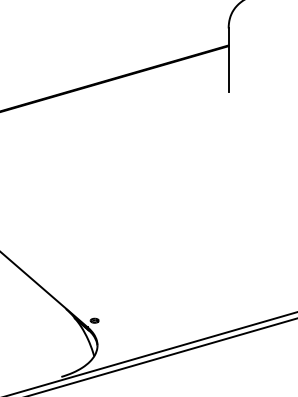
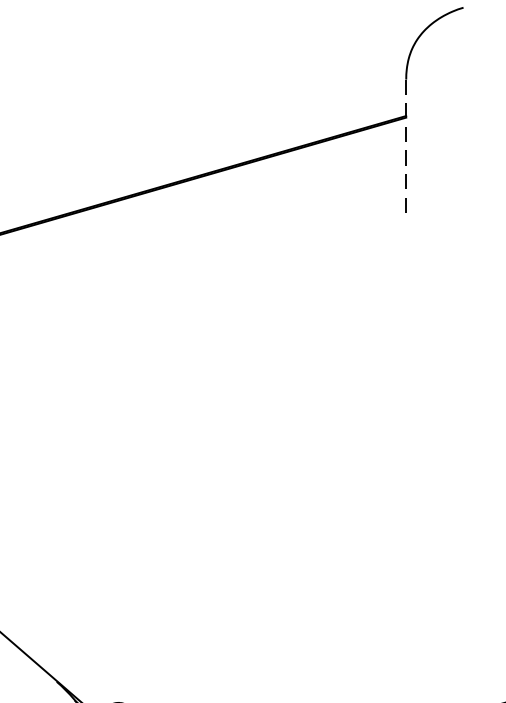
line: (228, 60) -> (405, 148), solid -> dashed

